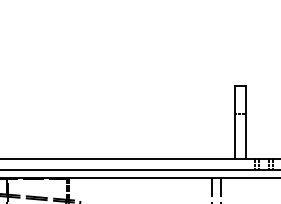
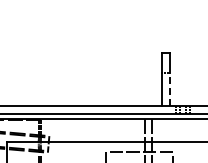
line: (245, 136) -> (169, 89), solid -> dashed

